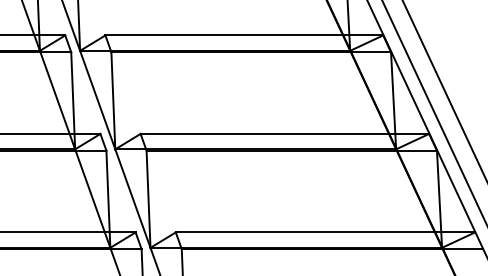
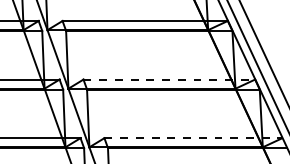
line: (285, 133) -> (169, 79), solid -> dashed
line: (325, 232) -> (193, 138), solid -> dashed

